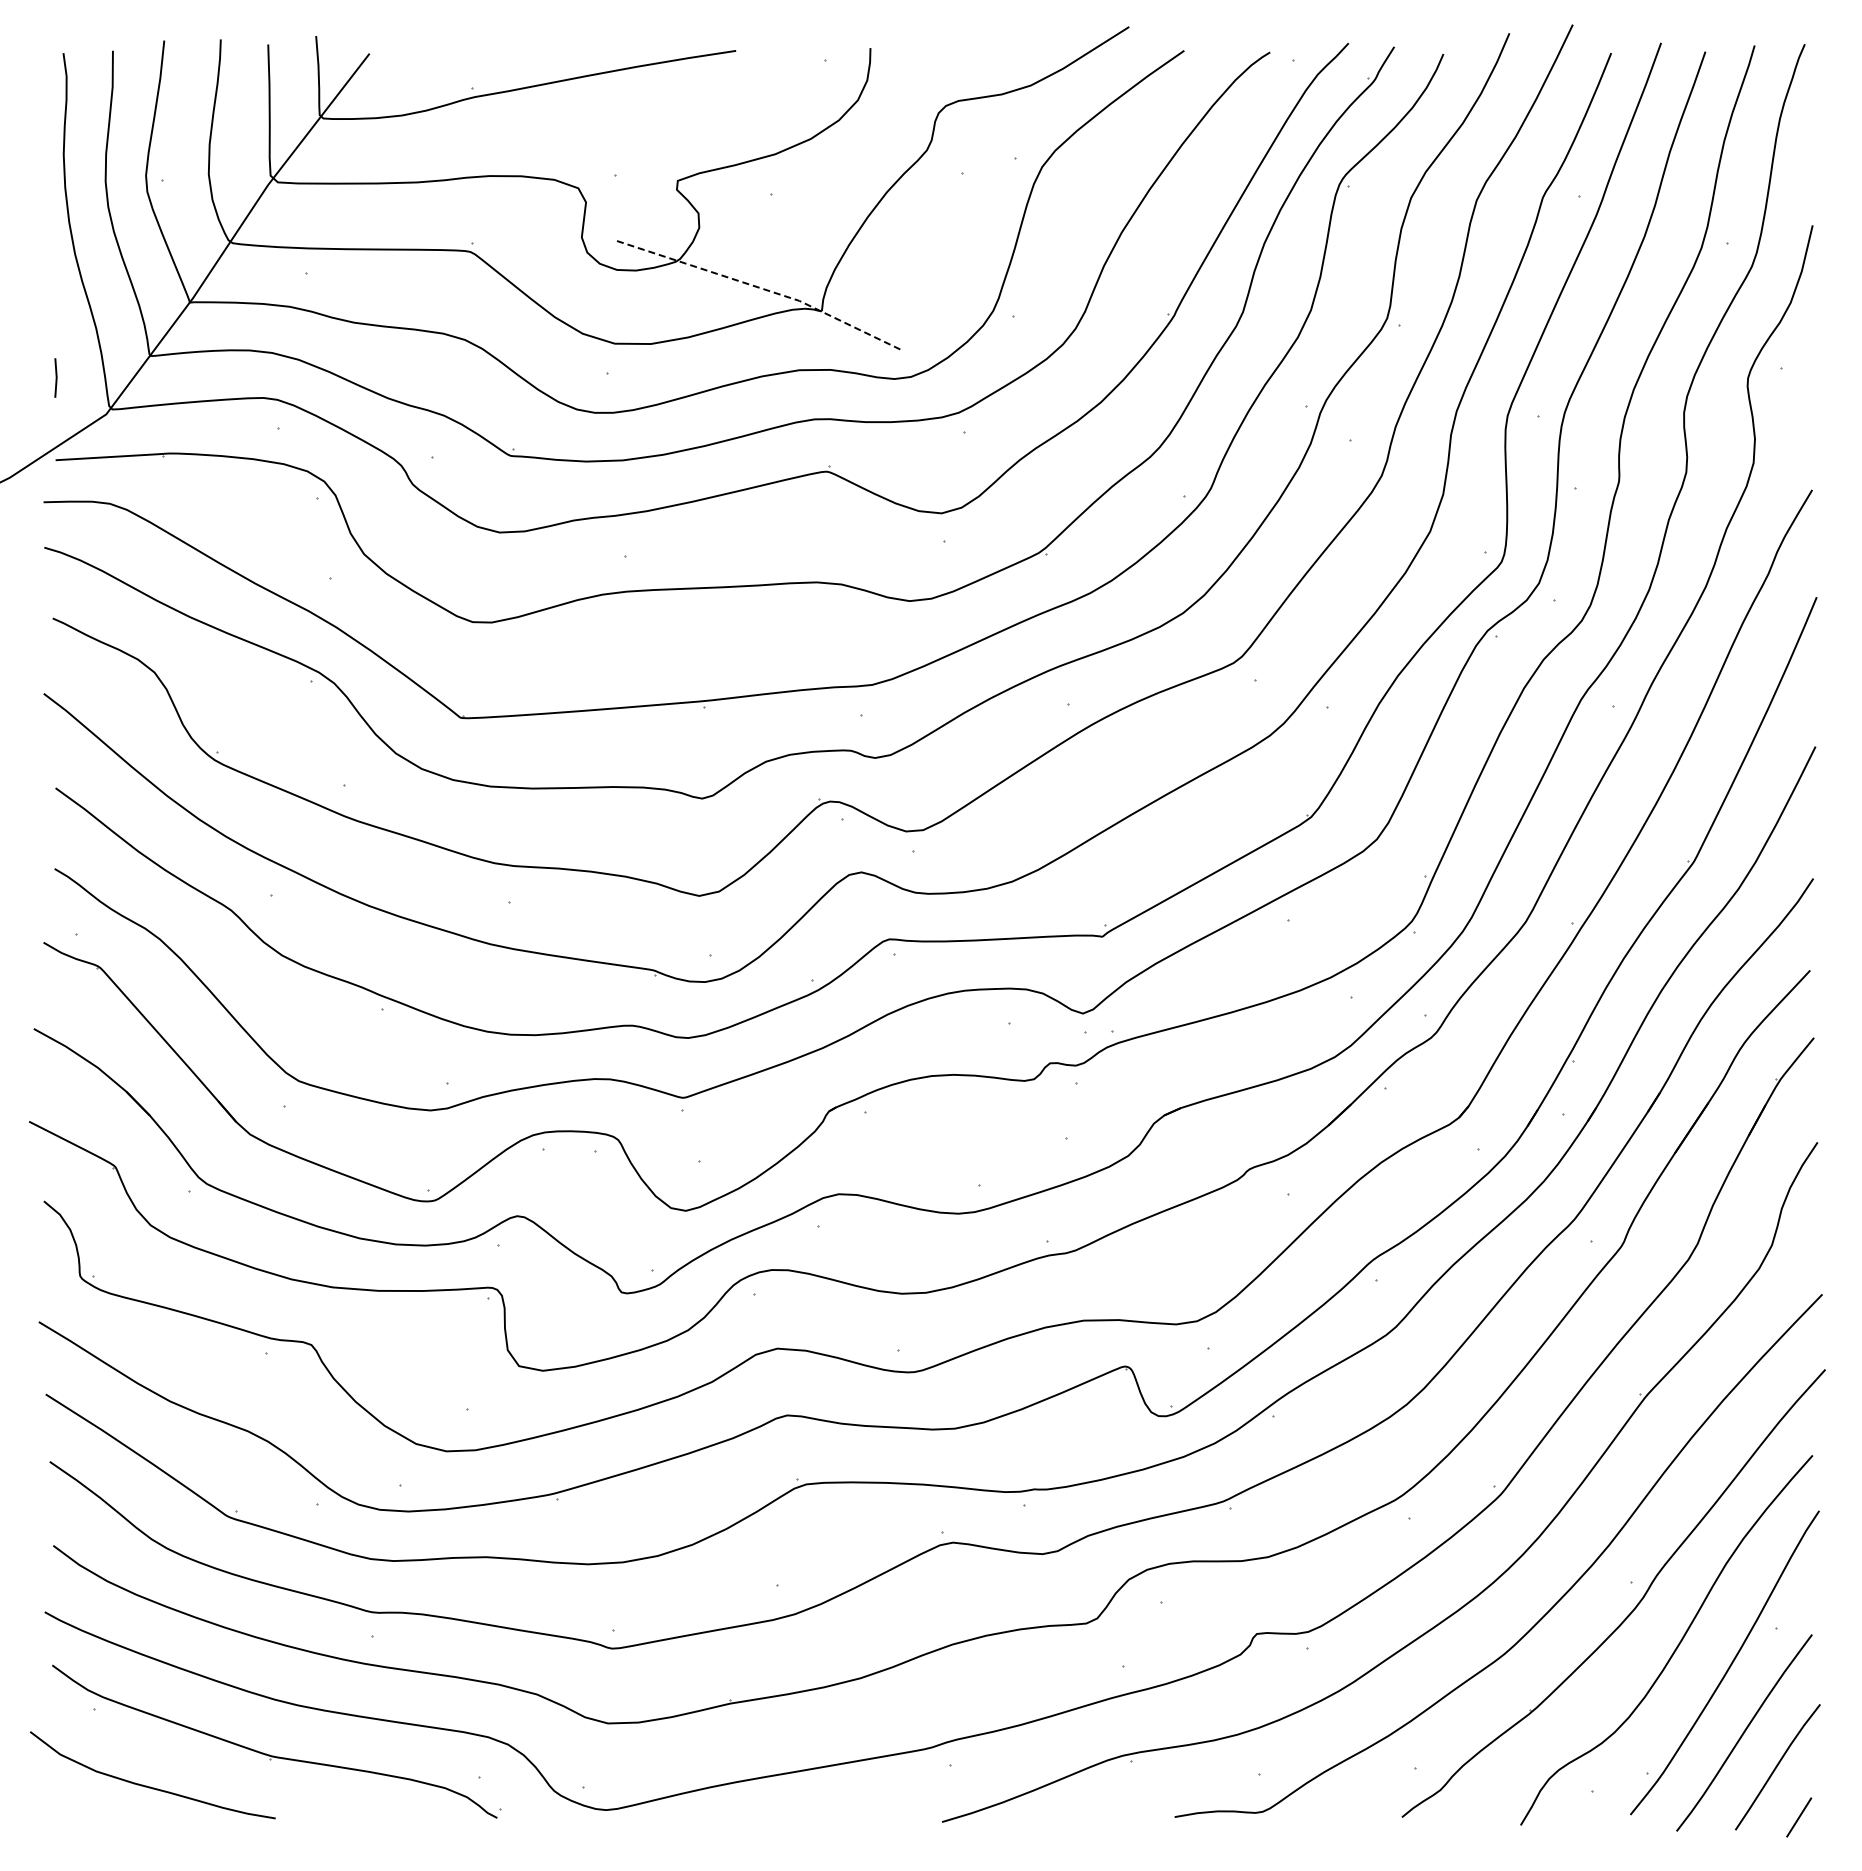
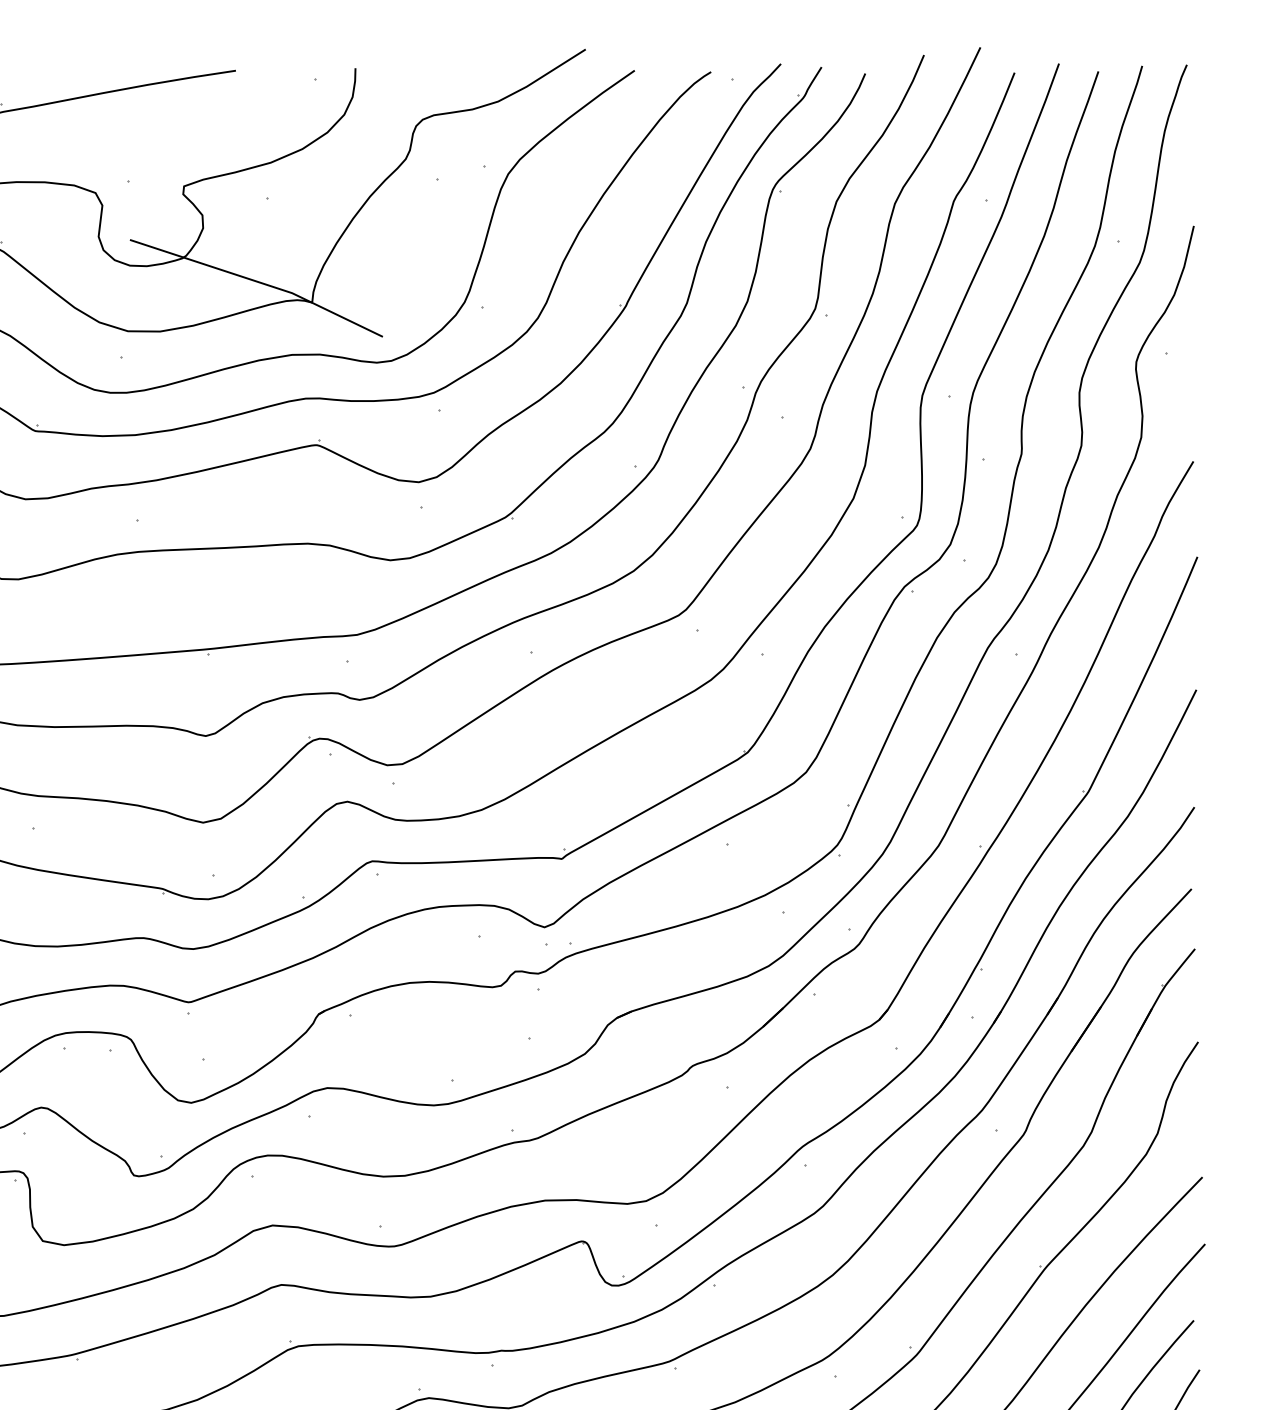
line: (763, 289) -> (260, 283), dashed -> solid

